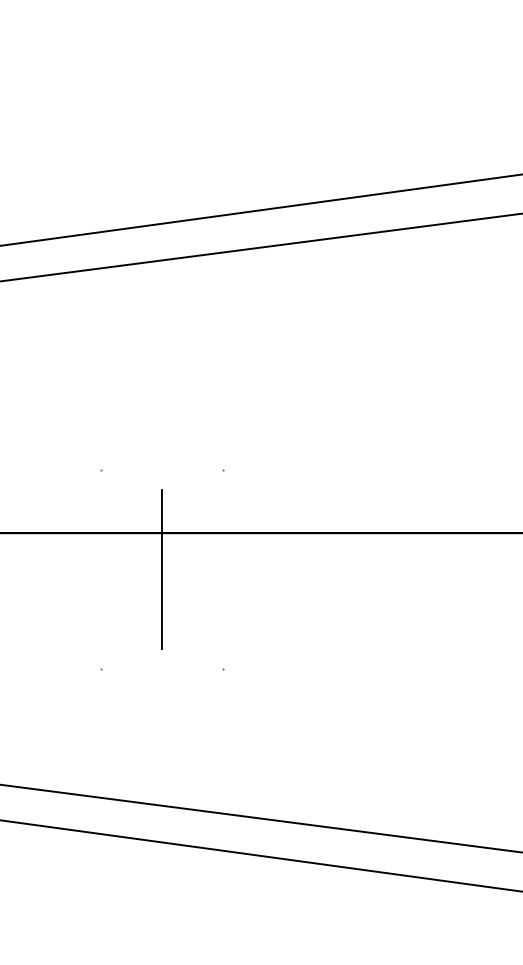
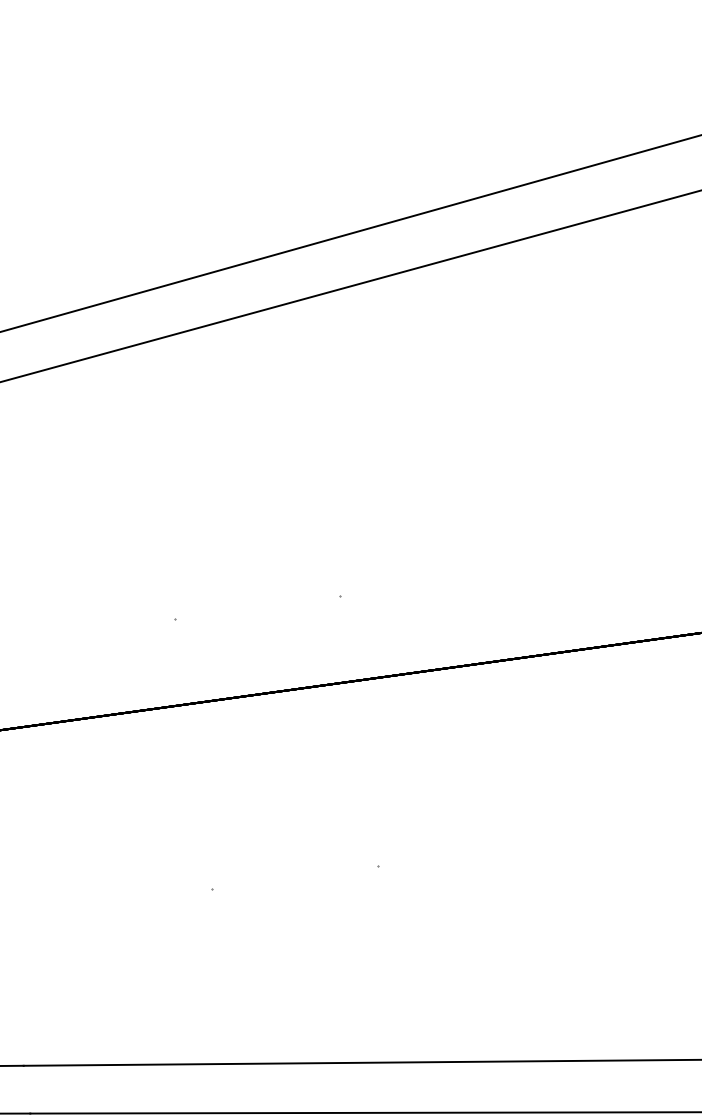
line: (162, 569) -> (276, 742), removed

